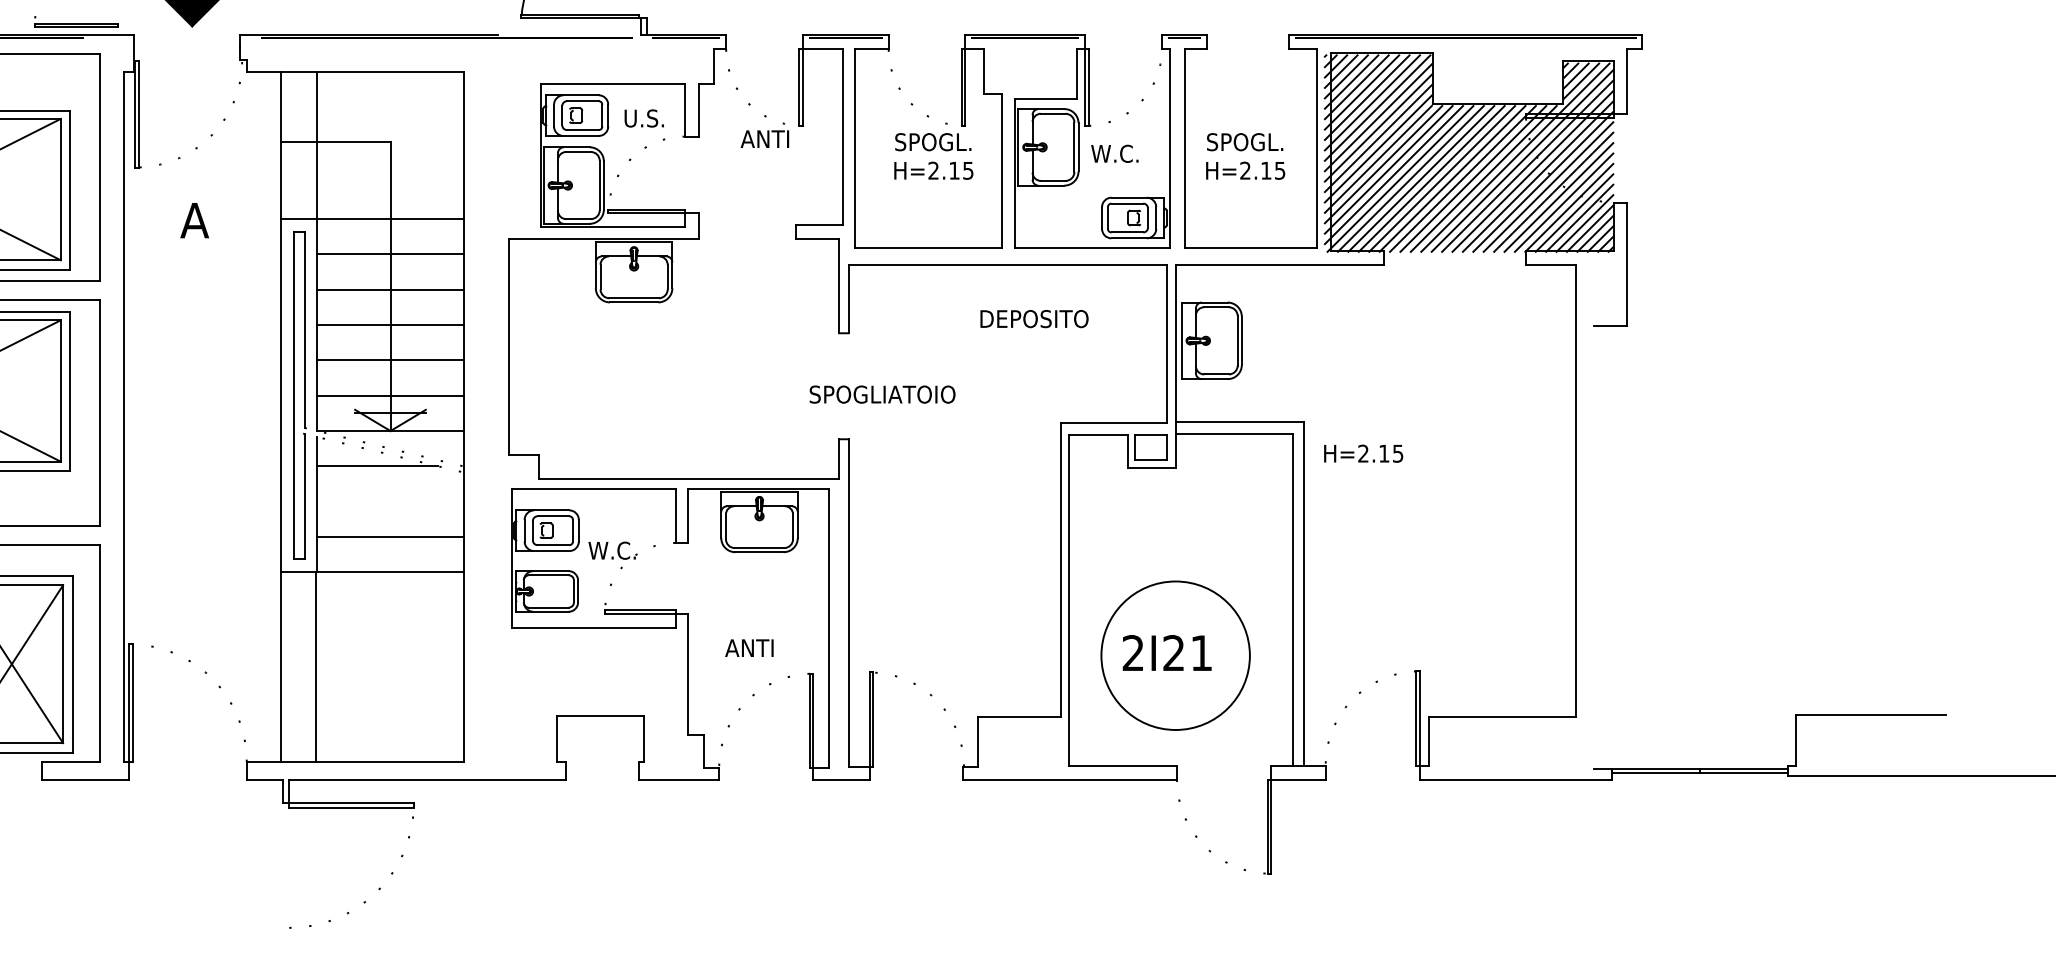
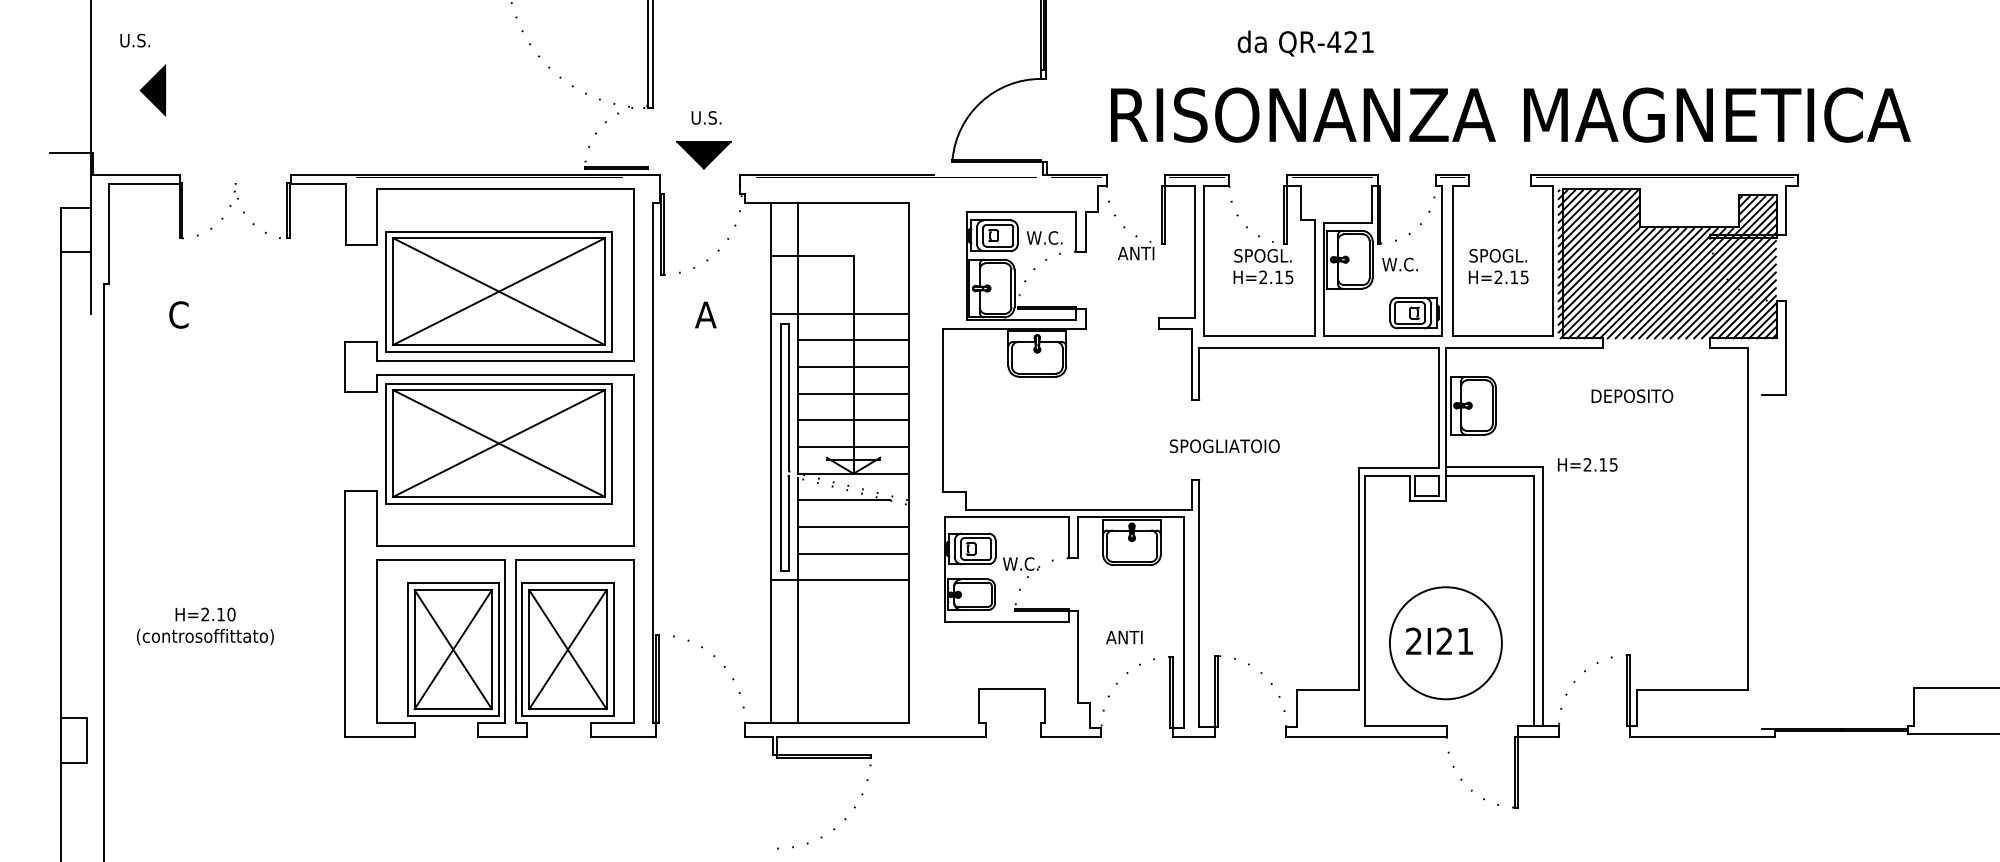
text: (643, 117) -> (1044, 237), U.S. -> W.C.
text: (1034, 319) -> (1632, 396), moved
text: (1363, 453) -> (1587, 464), moved
line: (390, 502) -> (853, 527), added

